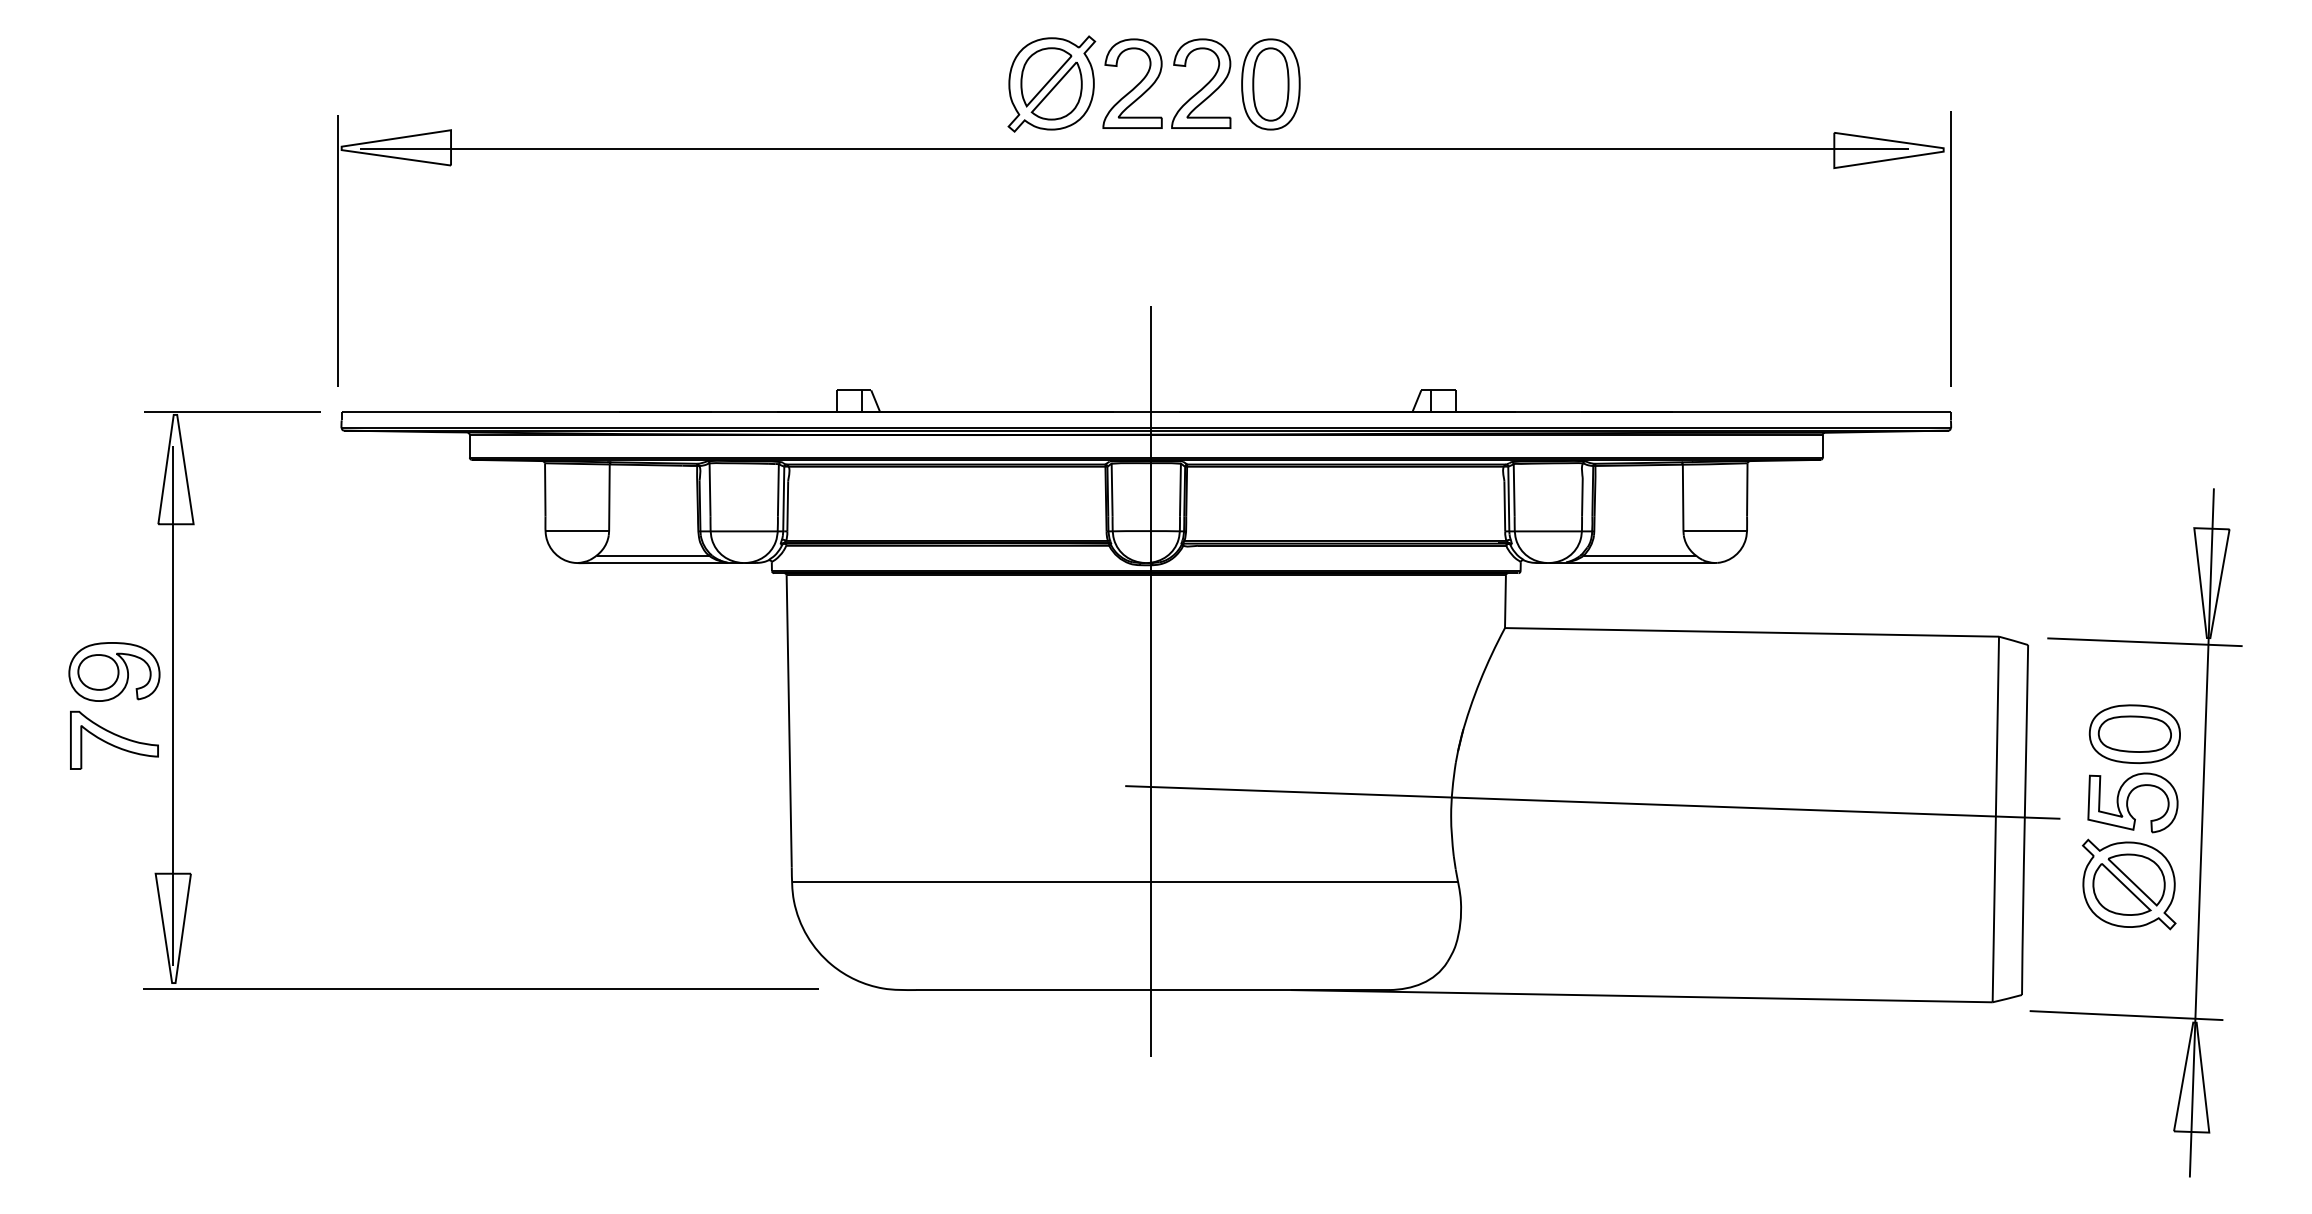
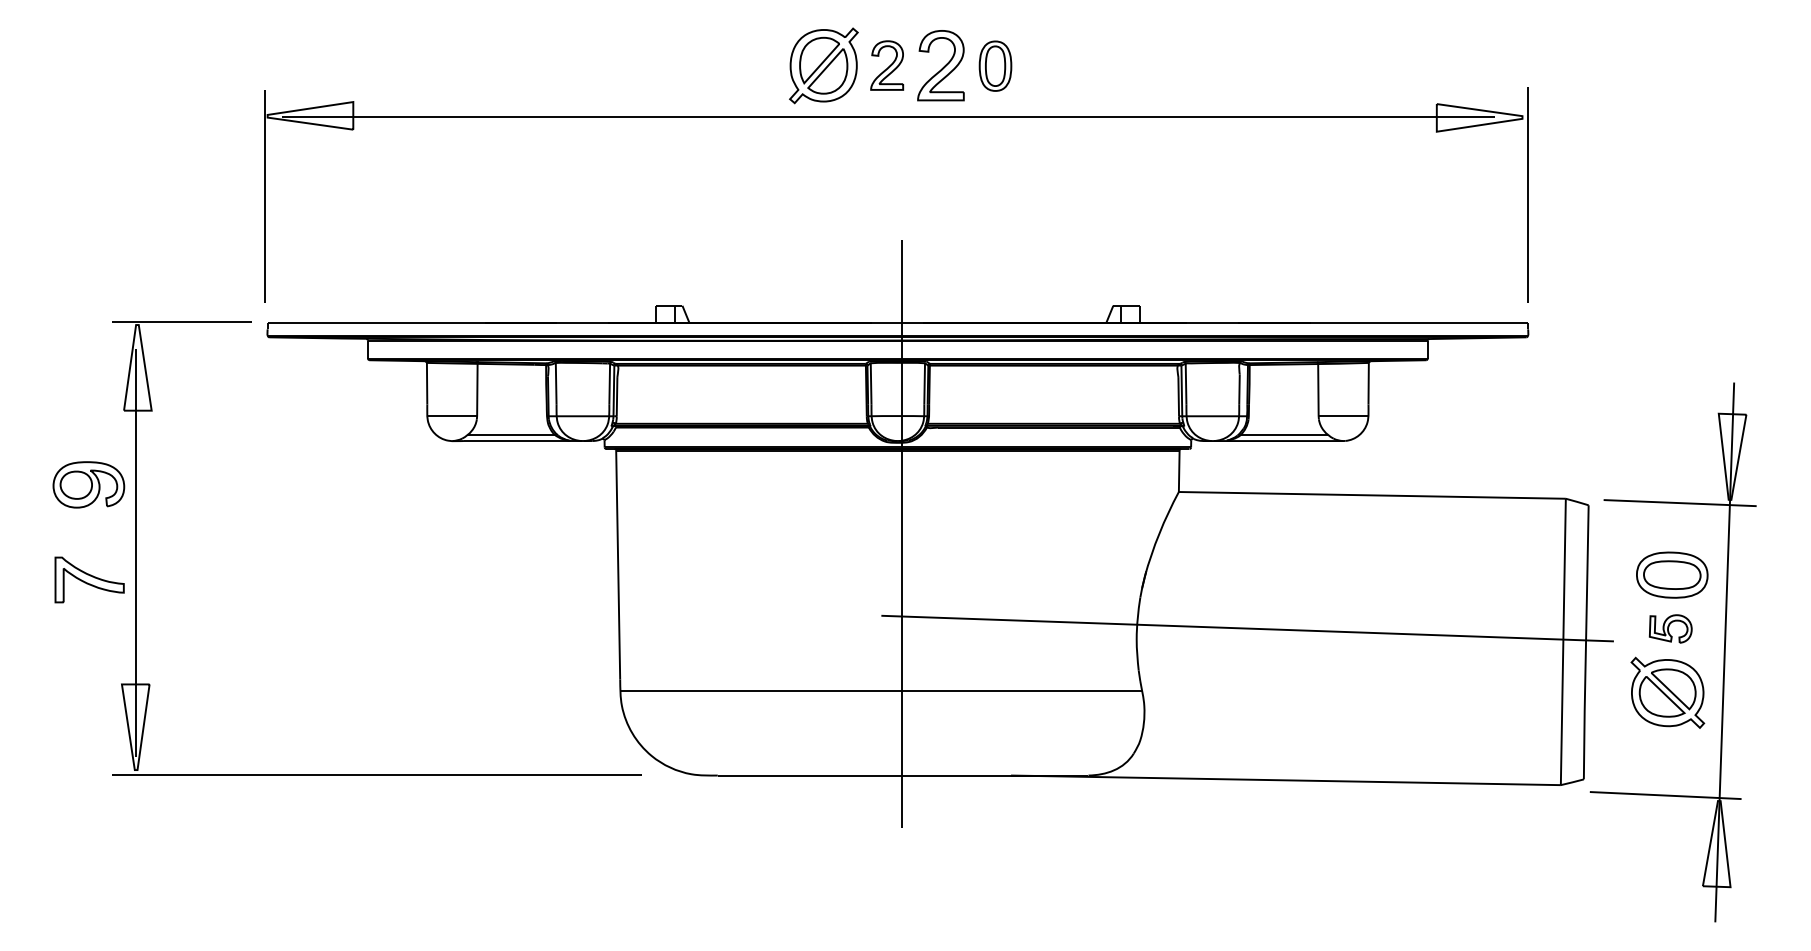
part: (1132, 83) -> (887, 65), size x0.7
part: (1270, 84) -> (995, 66), size x0.7
part: (114, 671) -> (88, 484), moved
part: (2132, 802) -> (1670, 628), size x0.6

